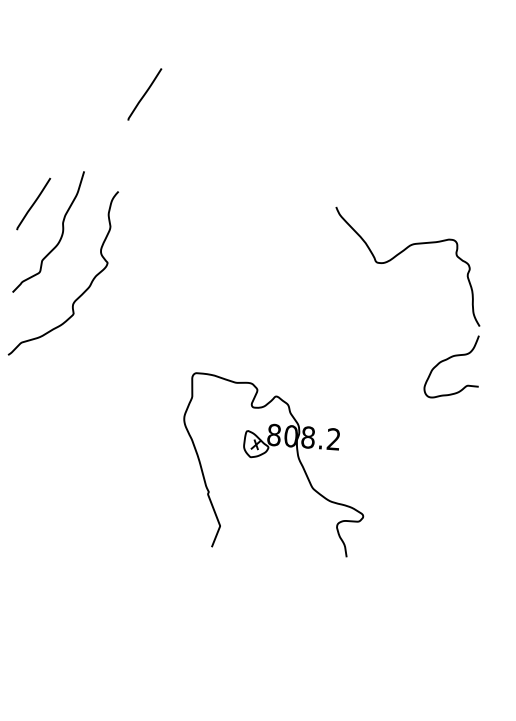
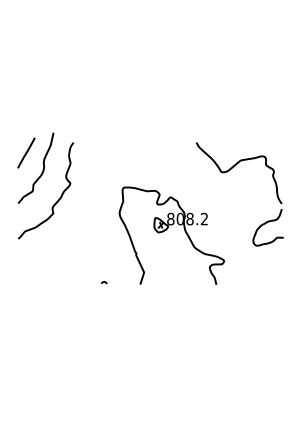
line: (144, 93) -> (84, 86), removed
curve: (153, 443) -> (103, 282), added
part: (265, 454) -> (166, 230), moved

